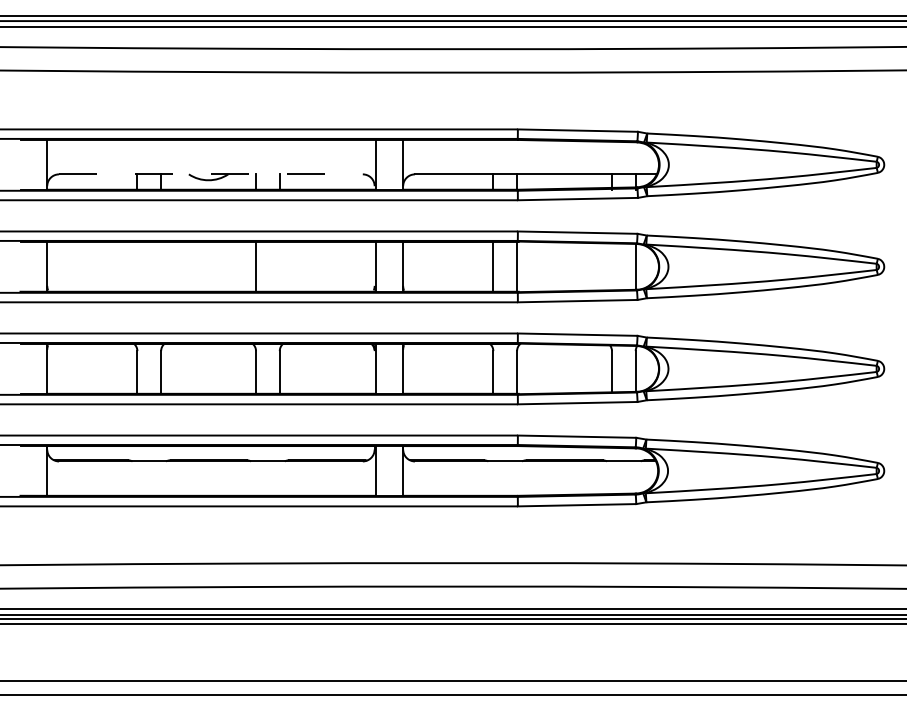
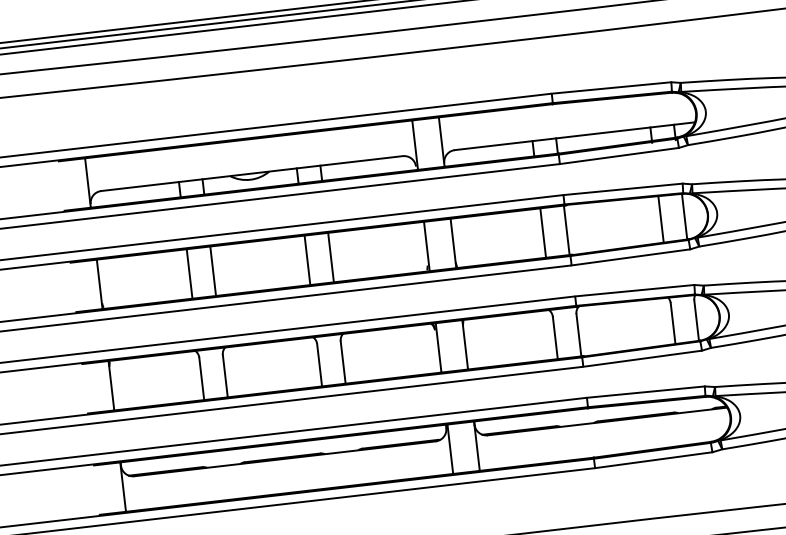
line: (210, 174) -> (251, 173), dashed -> solid
line: (137, 266) -> (189, 273), added
line: (161, 266) -> (213, 270), added
line: (279, 266) -> (330, 257), added
line: (611, 266) -> (660, 219), added

